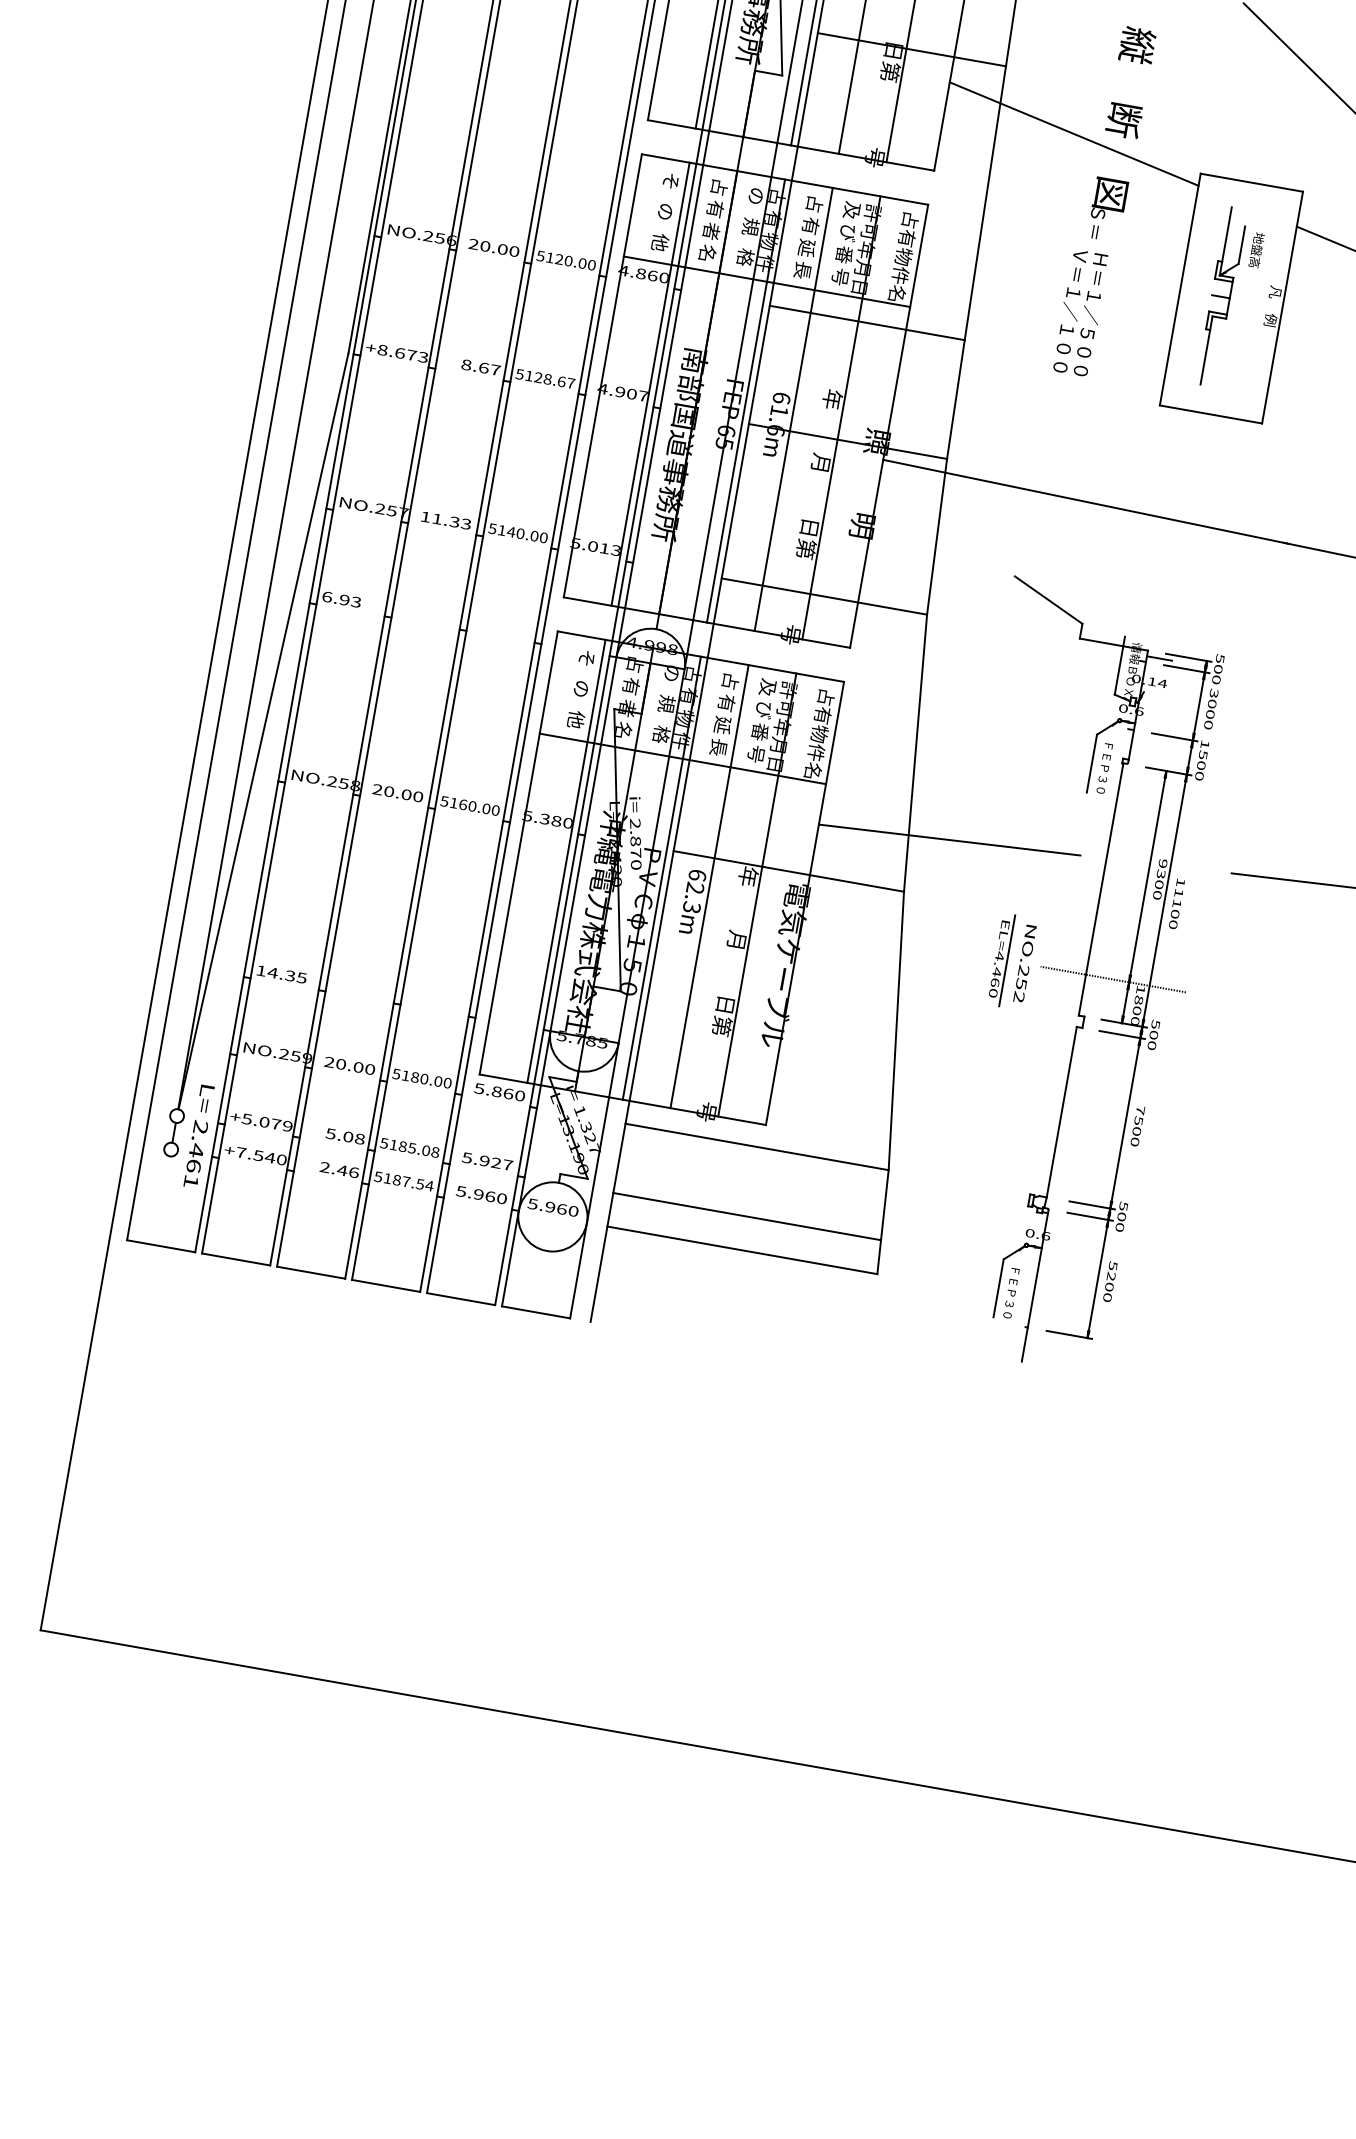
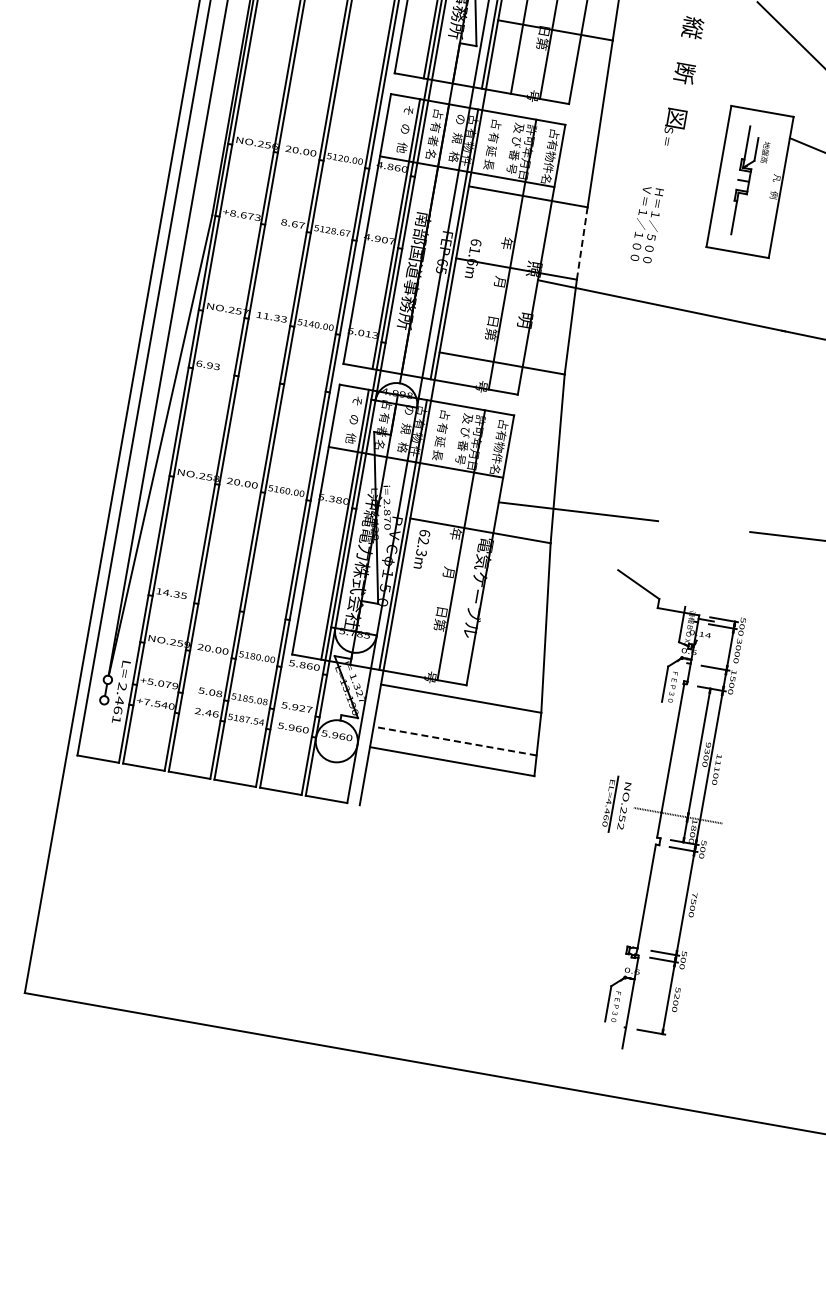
line: (1074, 133) -> (654, 81), removed
text: (1079, 314) -> (646, 225), moved
line: (956, 399) -> (582, 243), solid -> dashed
line: (793, 409) -> (483, 249), removed
line: (710, 887) -> (432, 540), removed
part: (1105, 969) -> (673, 809), moved
line: (747, 1217) -> (455, 741), solid -> dashed

